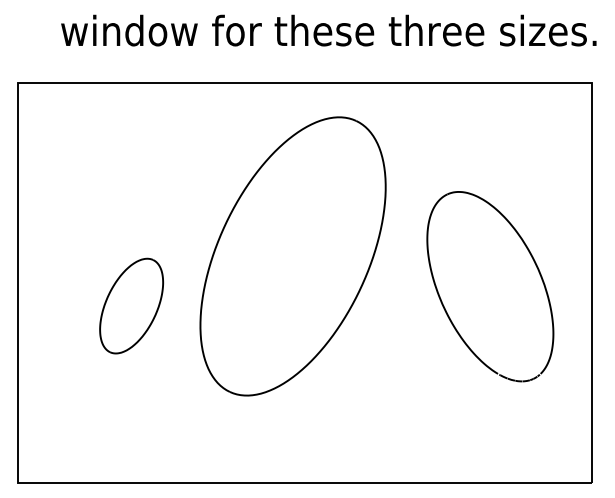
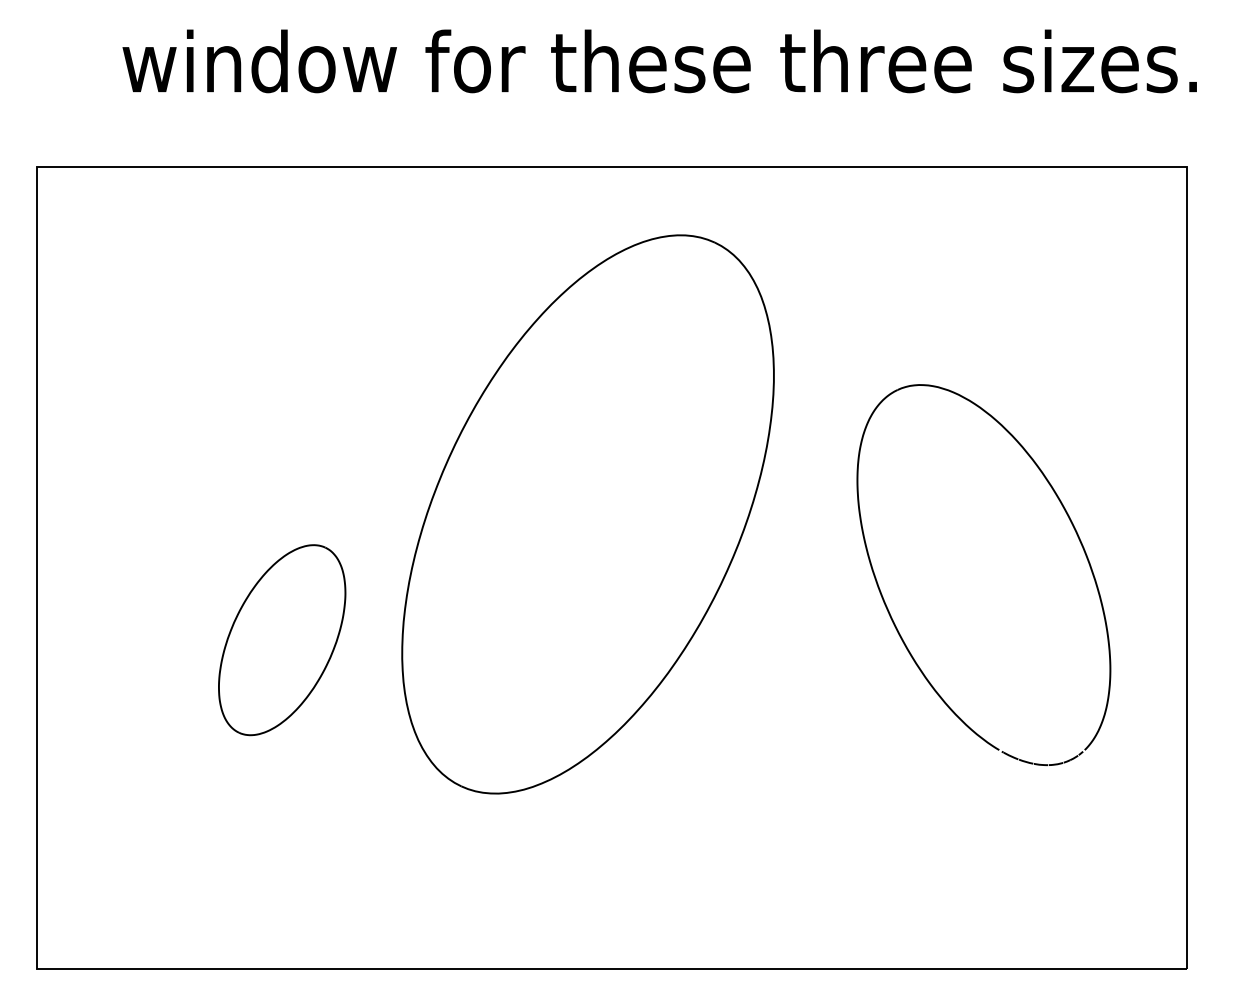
part: (131, 305) -> (281, 638), moved

